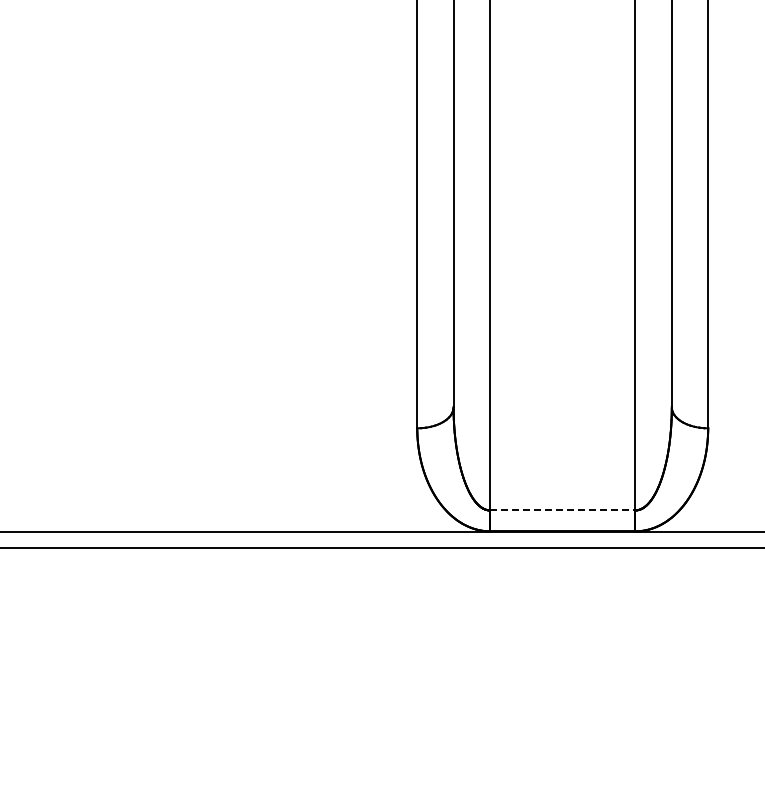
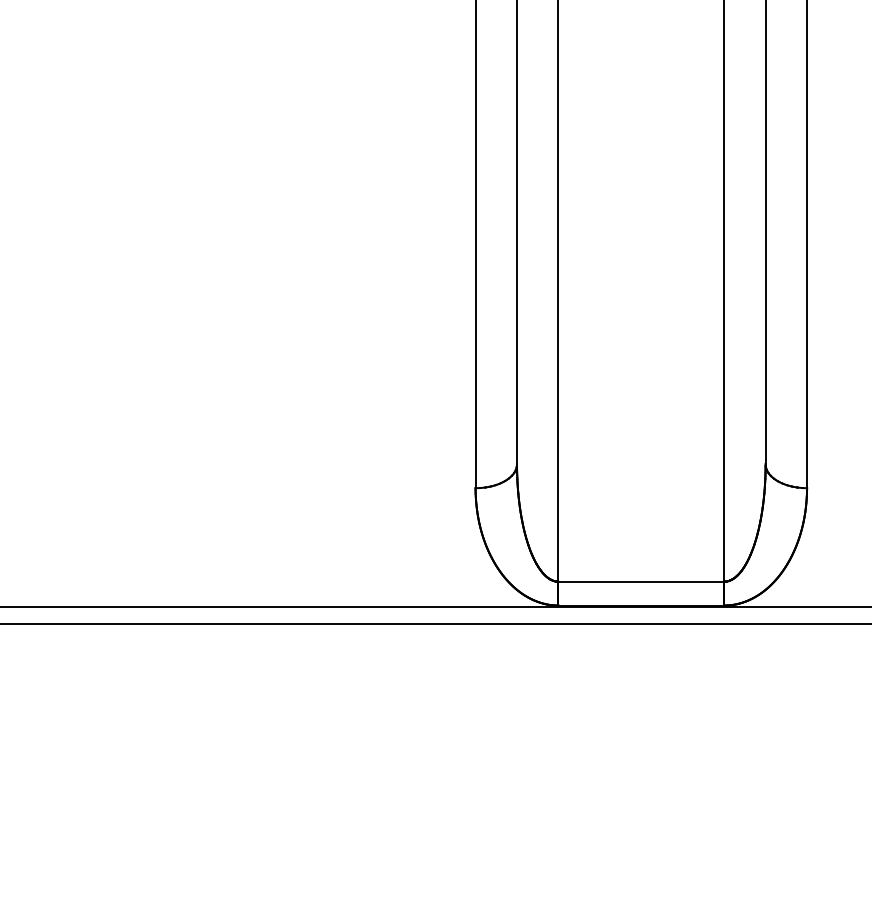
line: (562, 510) -> (641, 581), dashed -> solid

